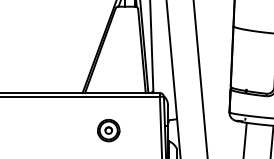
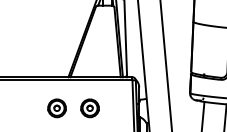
part: (68, 130) -> (56, 108), added

